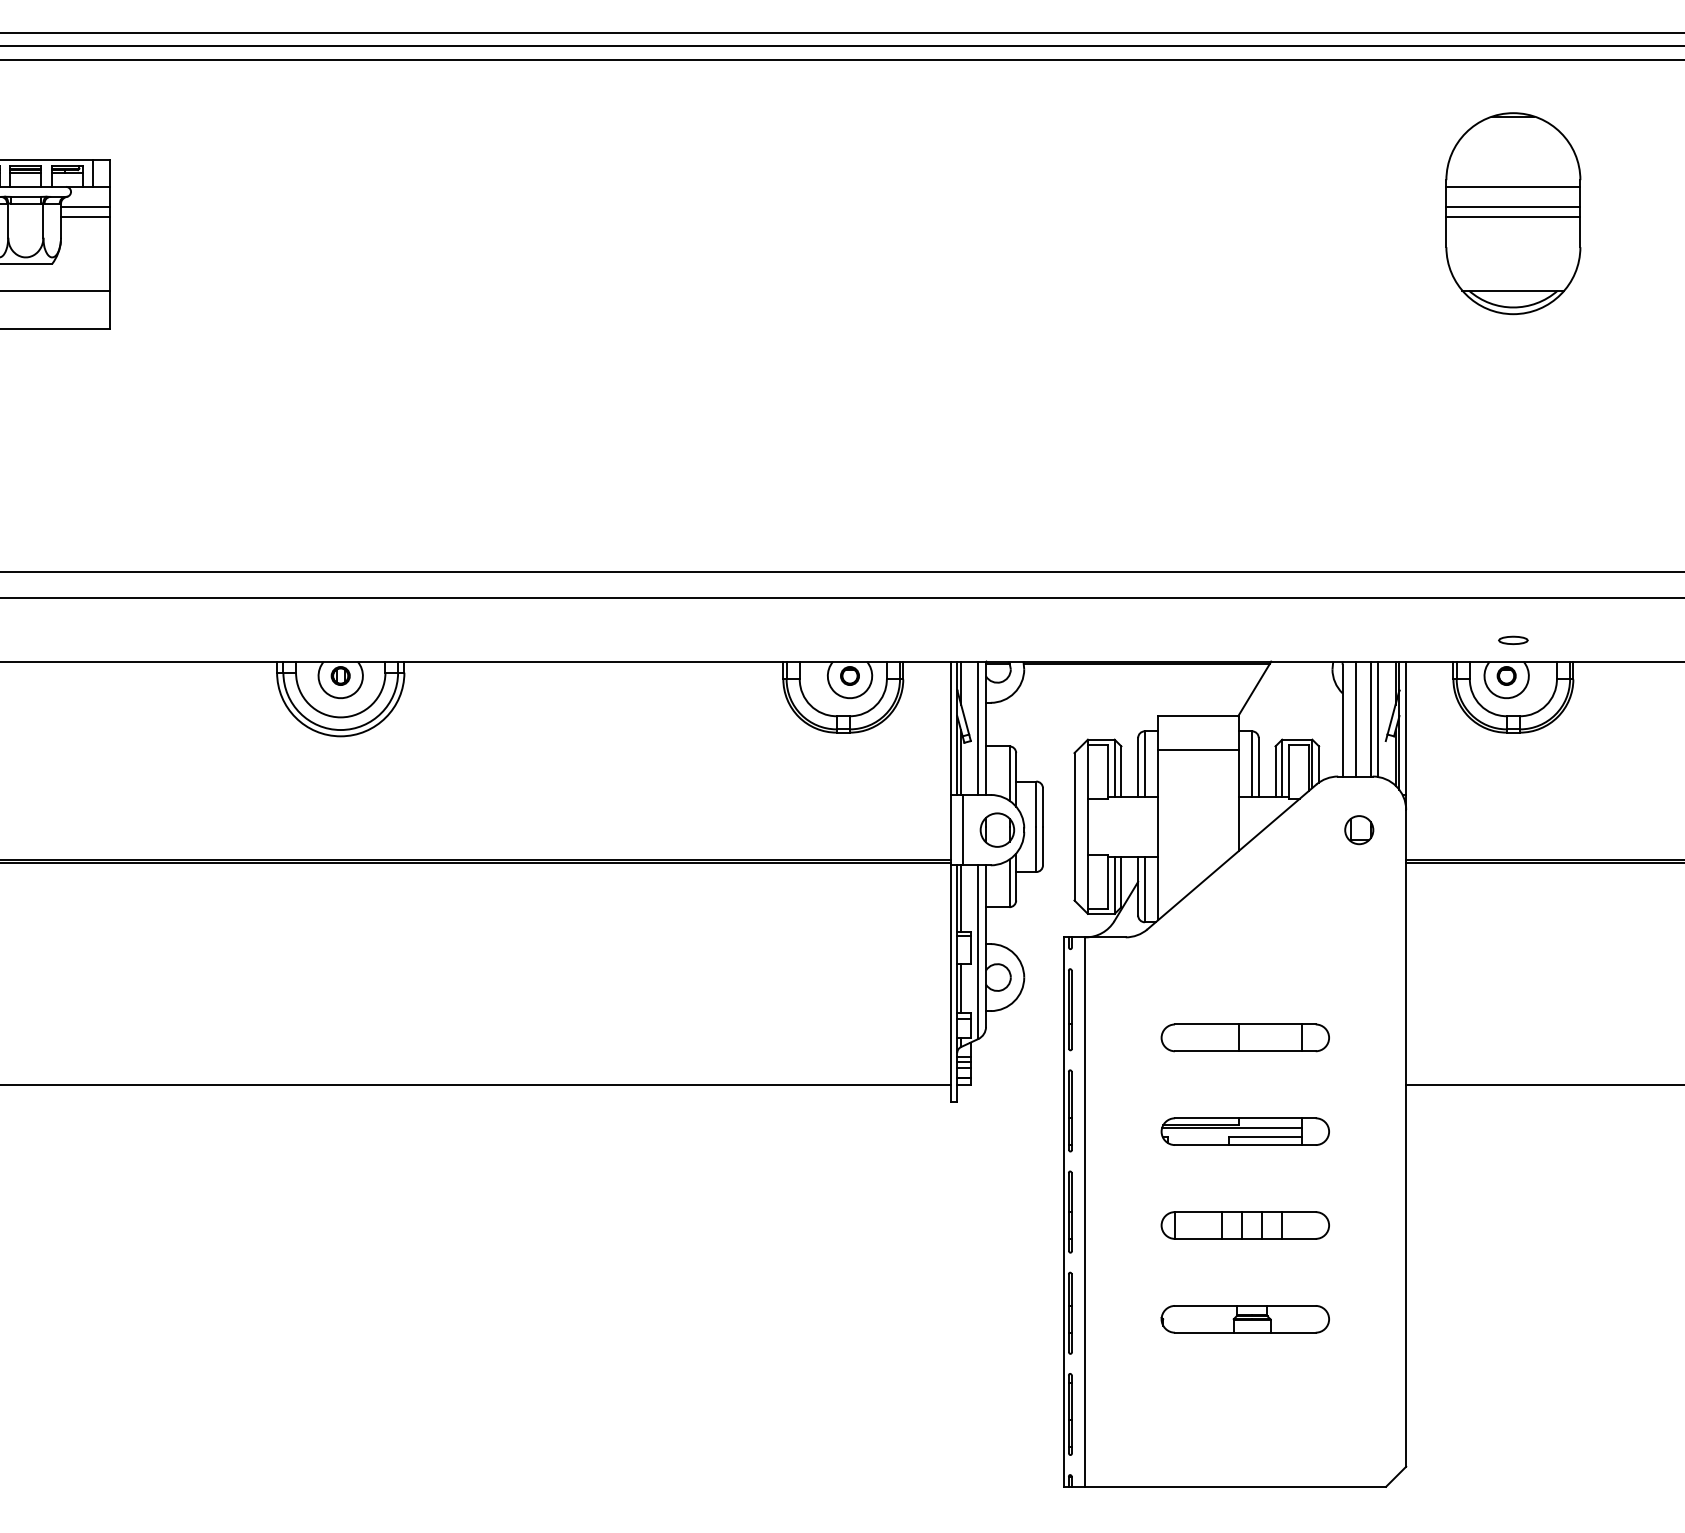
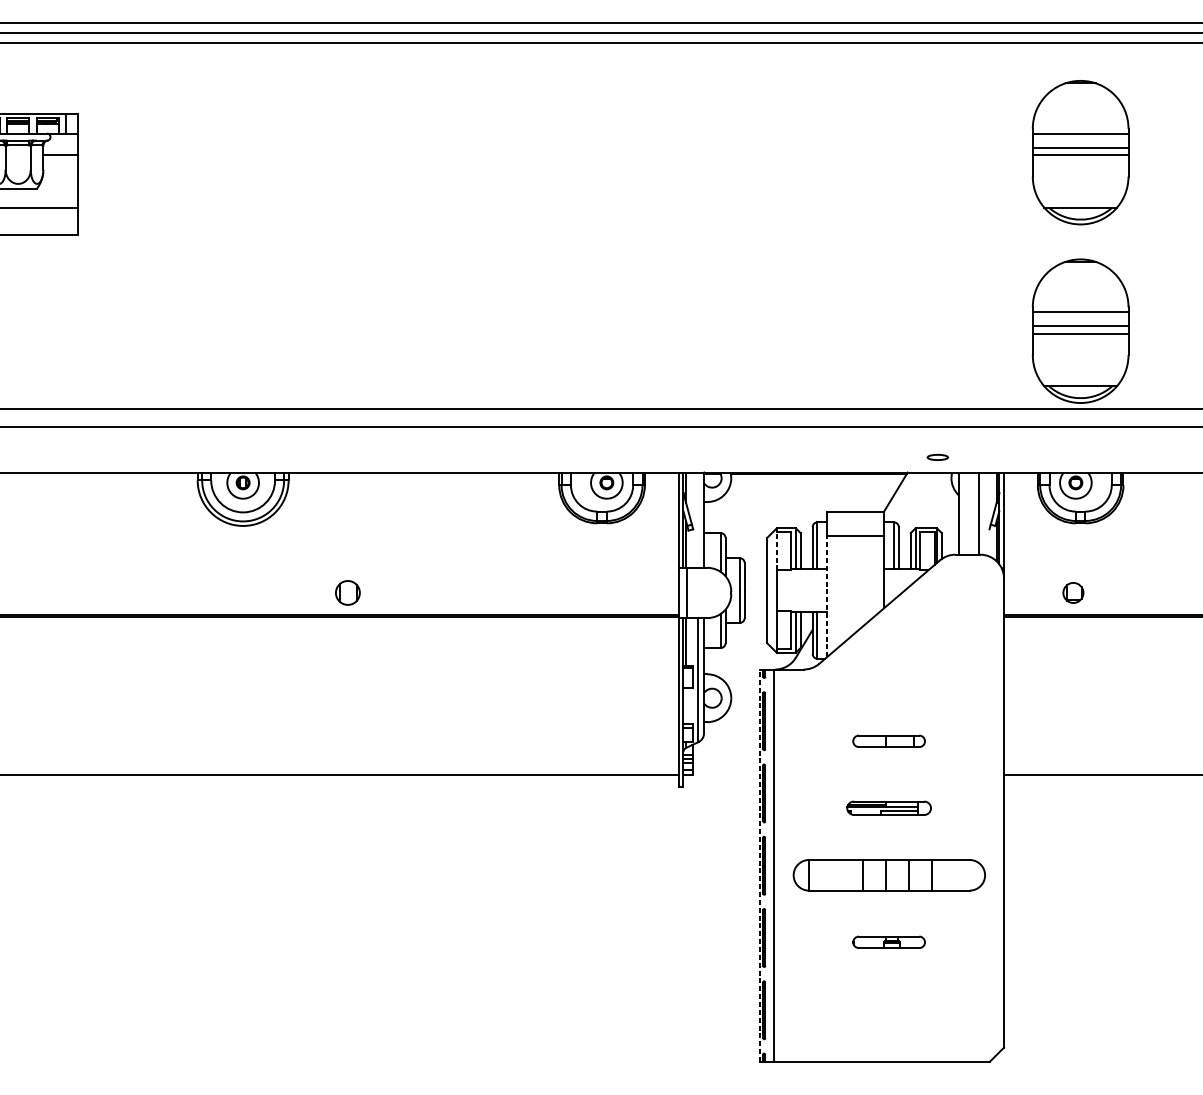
line: (85, 206) -> (60, 147), removed
part: (1513, 463) -> (1080, 331), added
part: (1513, 639) -> (937, 456), moved
line: (1355, 718) -> (967, 513), removed
line: (1378, 719) -> (984, 513), removed
line: (978, 727) -> (698, 519), removed
line: (1087, 771) -> (776, 551), solid -> dashed
part: (997, 829) -> (347, 592), moved
part: (1359, 830) -> (1073, 593), moved
line: (1158, 834) -> (827, 596), solid -> dashed
line: (961, 988) -> (686, 706), removed
part: (1244, 1037) -> (888, 741), size x0.6
part: (1244, 1131) -> (888, 808), size x0.7
line: (1064, 1212) -> (760, 866), solid -> dashed
part: (1244, 1225) -> (888, 875), size x1.6
part: (1244, 1319) -> (888, 942), size x0.6

